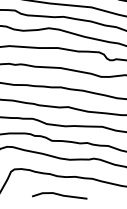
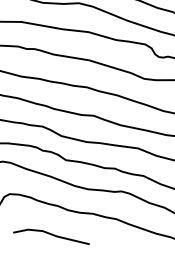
line: (59, 195) -> (51, 235), moved

